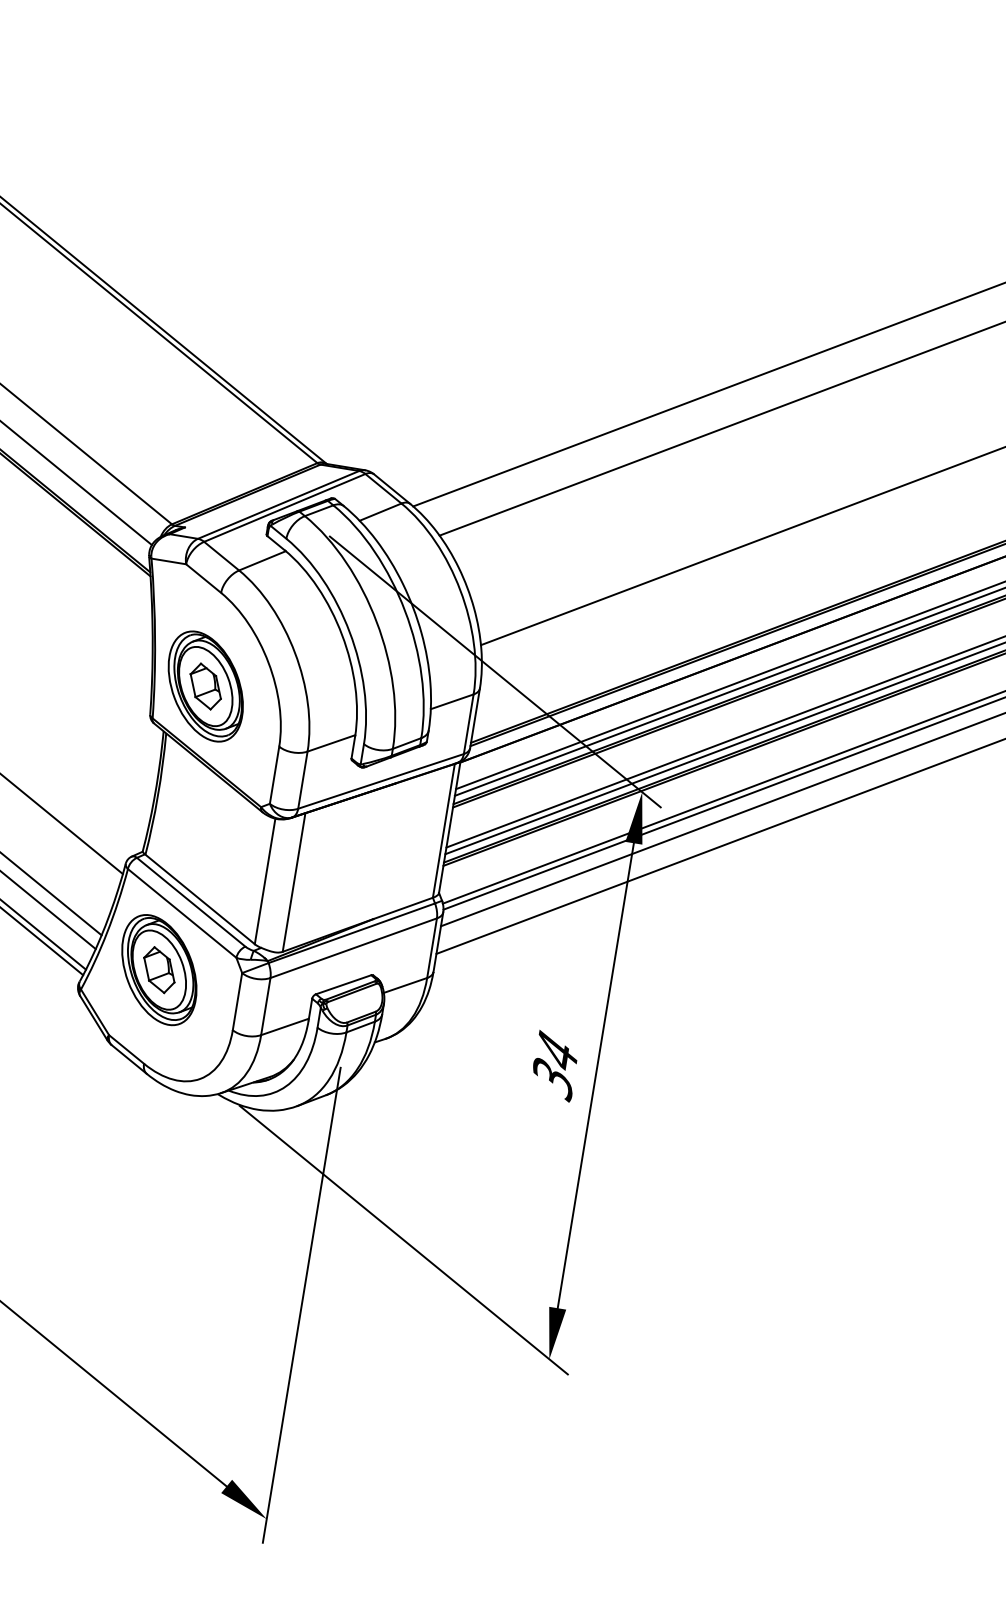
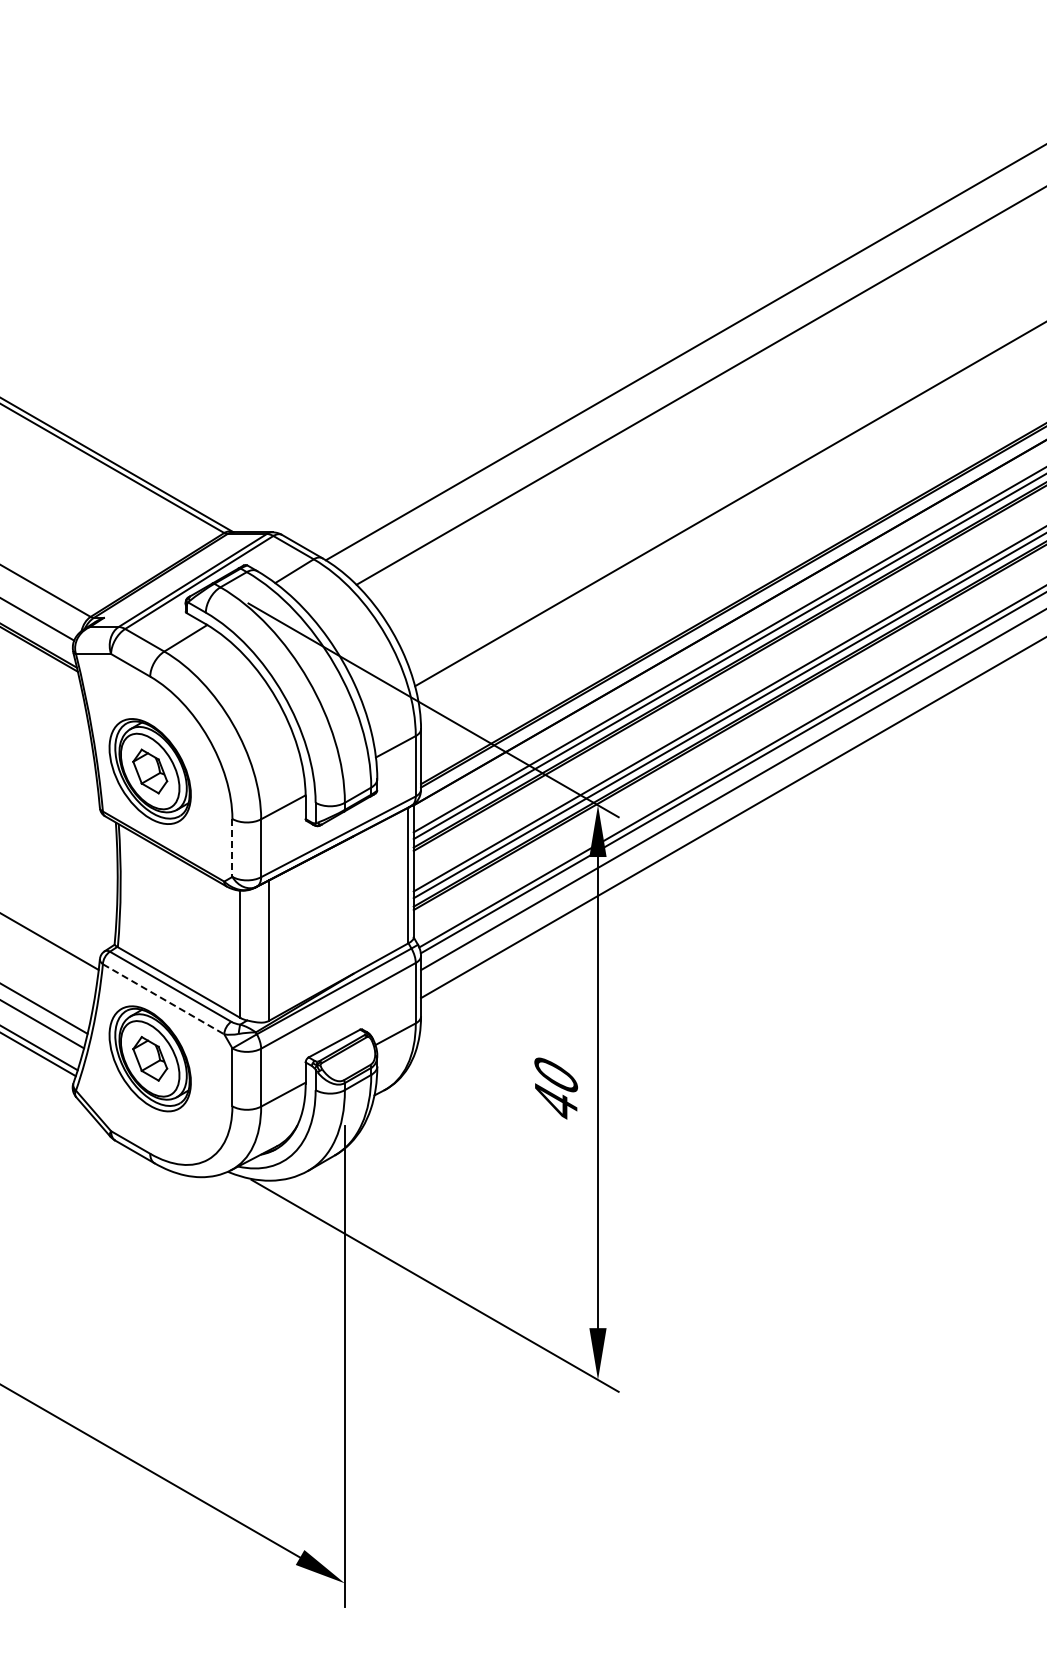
line: (274, 774) -> (232, 847), solid -> dashed
line: (183, 913) -> (164, 999), solid -> dashed
text: (555, 1065) -> (556, 1089), 34 -> 40

